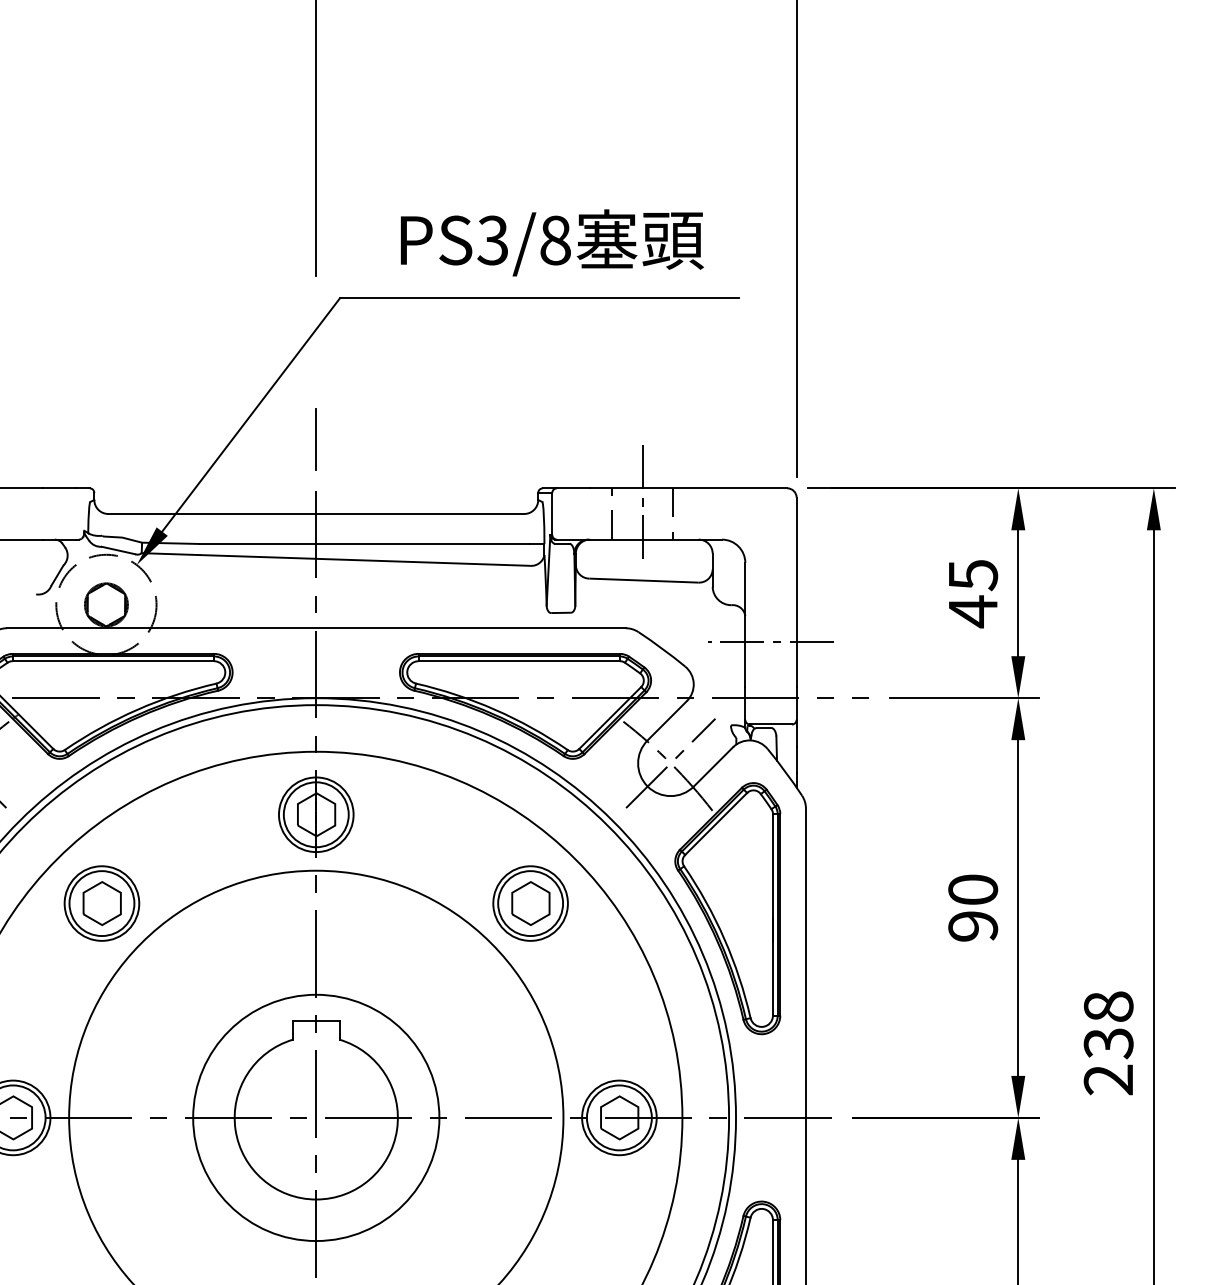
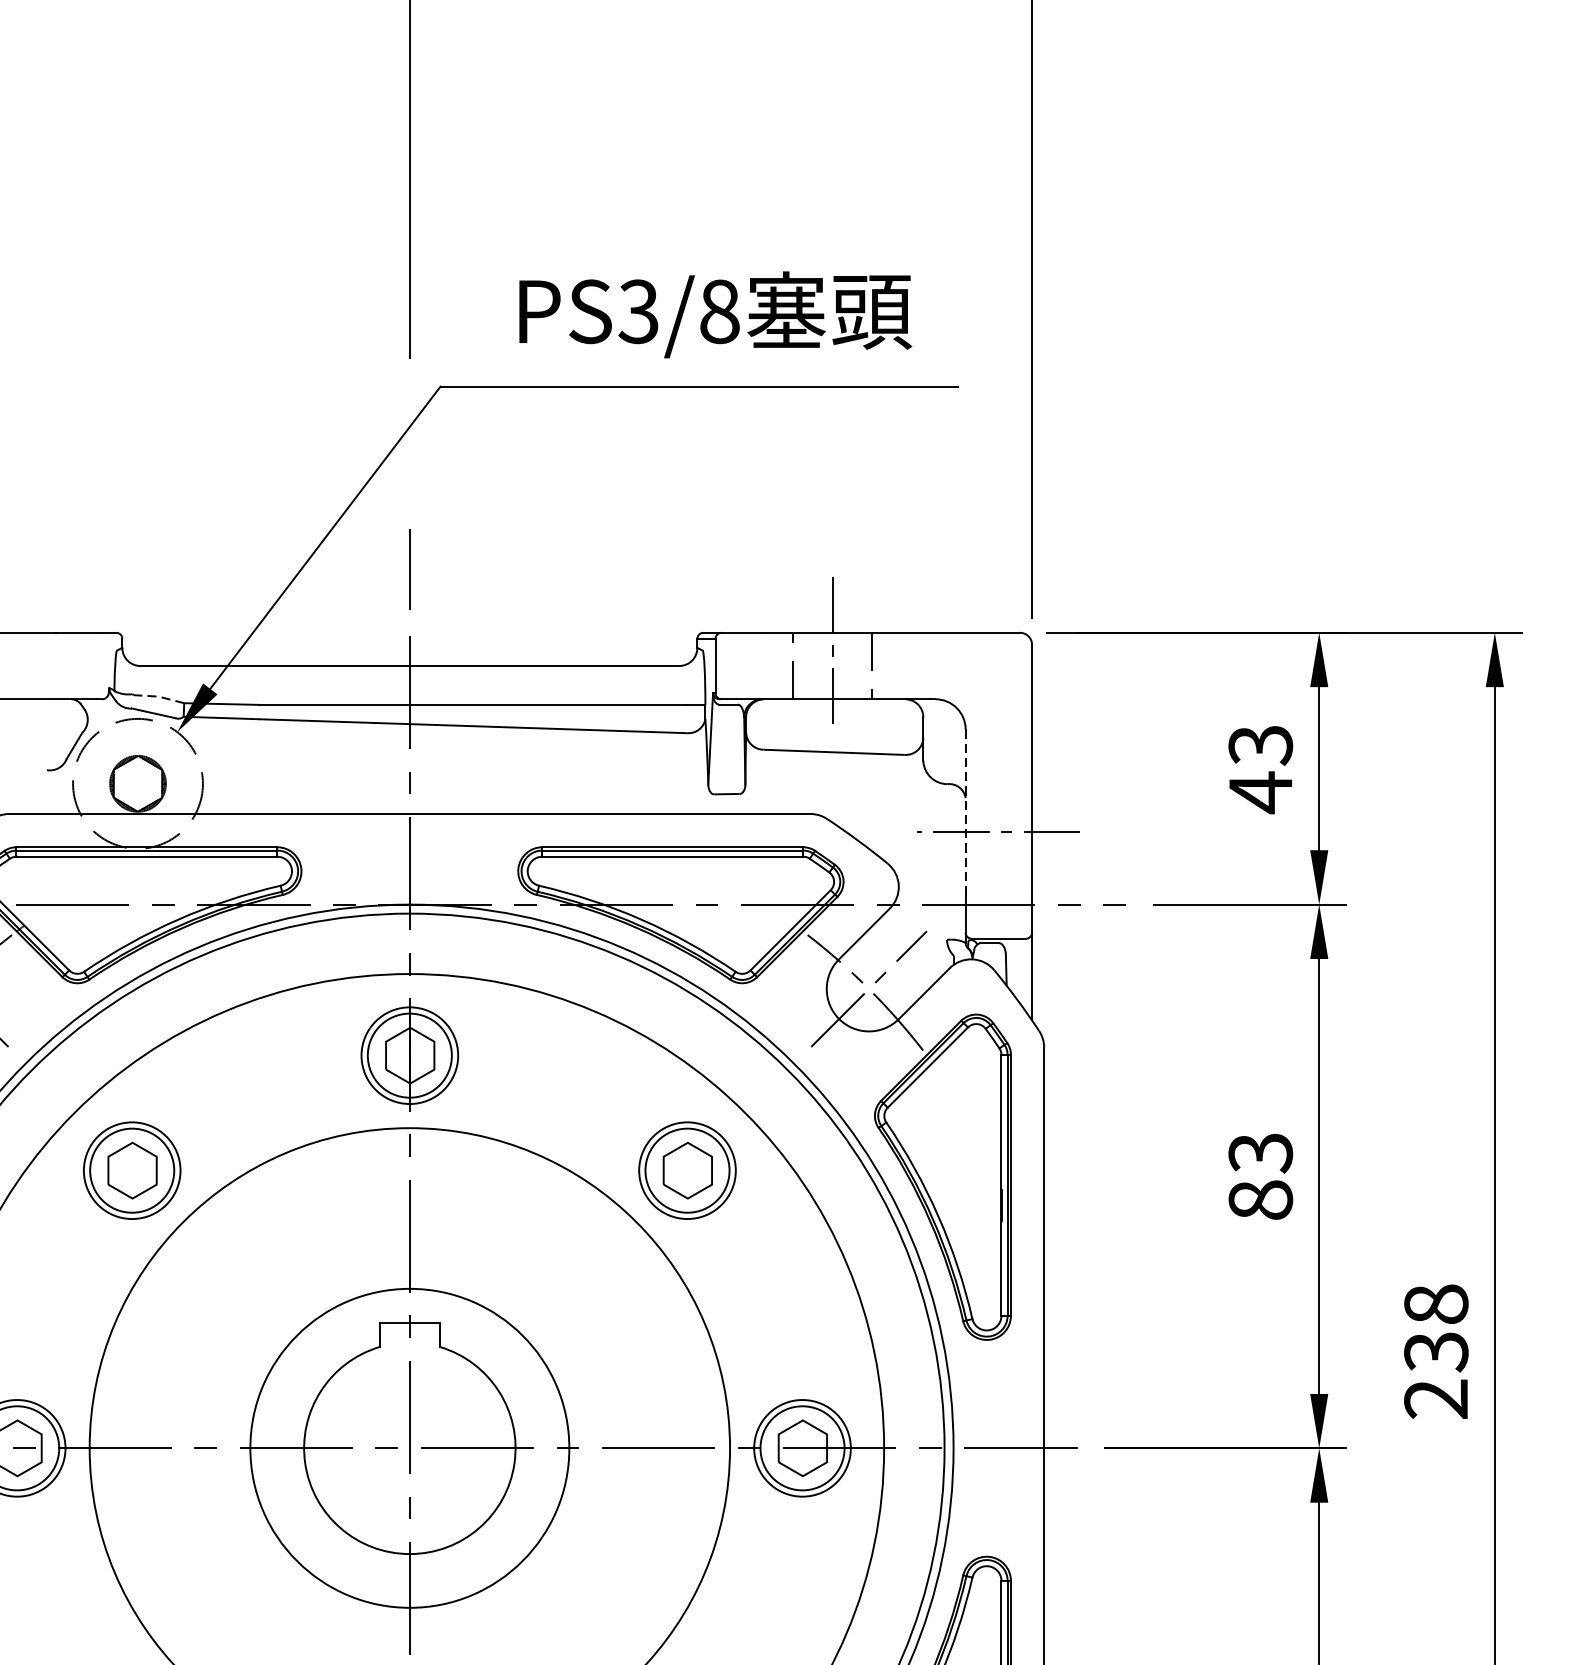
line: (122, 537) -> (158, 696), solid -> dashed
text: (972, 575) -> (1259, 745), 45 -> 43
line: (745, 625) -> (965, 810), solid -> dashed
text: (973, 907) -> (1261, 1175), 90 -> 83

